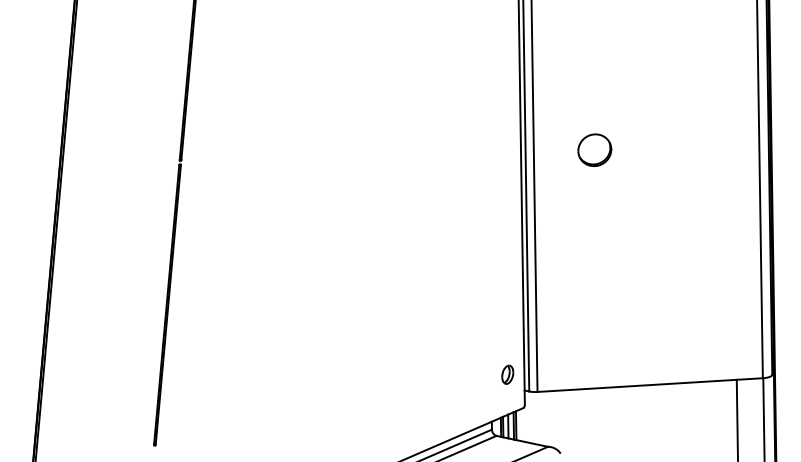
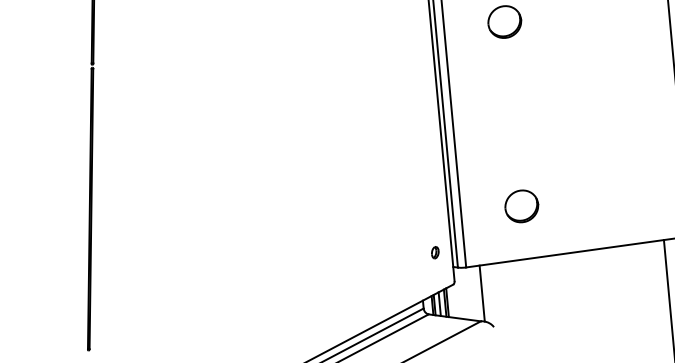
part: (597, 335) -> (521, 206), added
part: (507, 374) -> (434, 252), size x0.62
line: (551, 419) -> (482, 293), added

